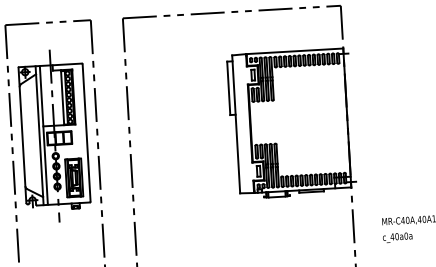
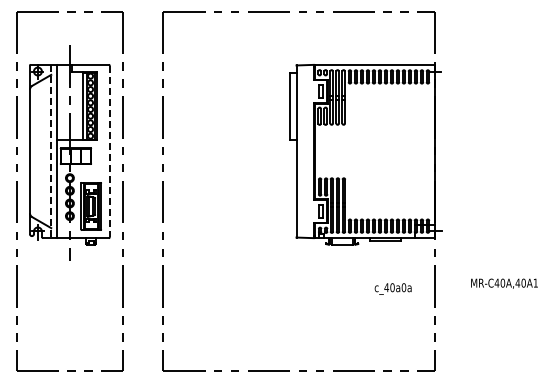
line: (86, 133) -> (109, 151), solid -> dashed
line: (39, 135) -> (51, 151), solid -> dashed
text: (397, 237) -> (392, 288), moved

